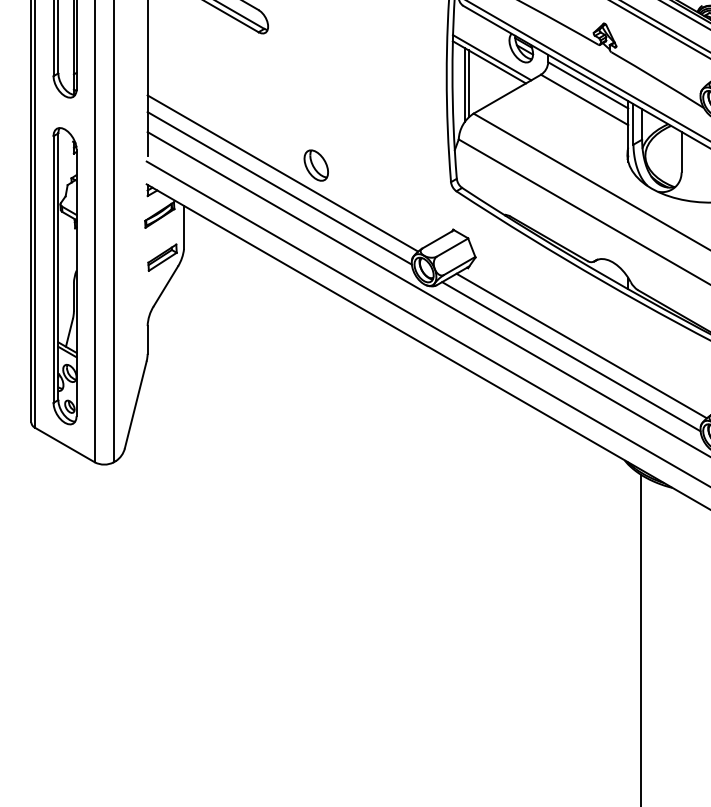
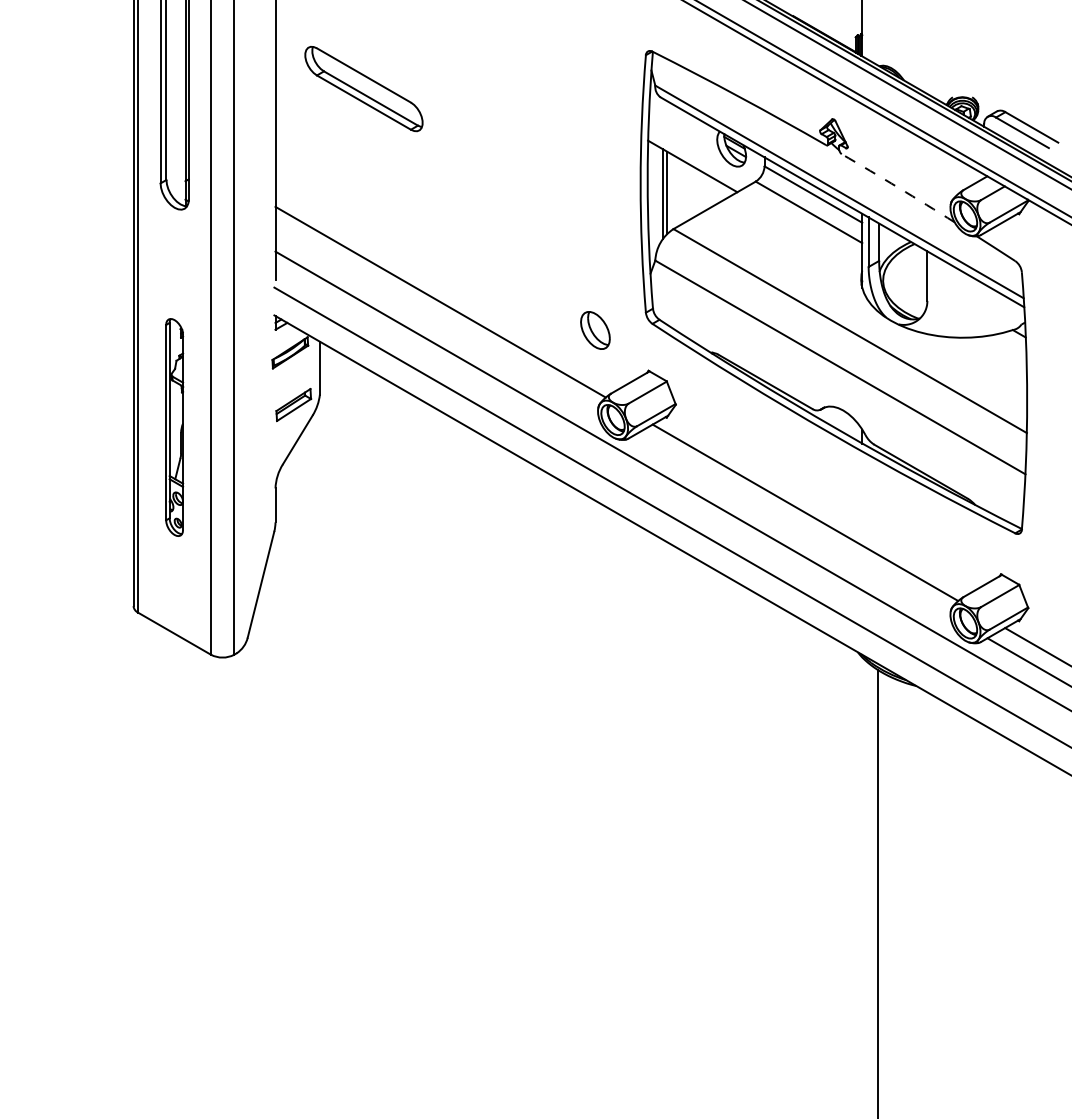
line: (491, 57) -> (695, 160), removed
arc: (657, 79) -> (898, 187), solid -> dashed
part: (316, 165) -> (595, 330), moved
line: (279, 188) -> (436, 320), removed
part: (64, 276) -> (174, 427), size x0.6
line: (571, 356) -> (792, 525), removed

